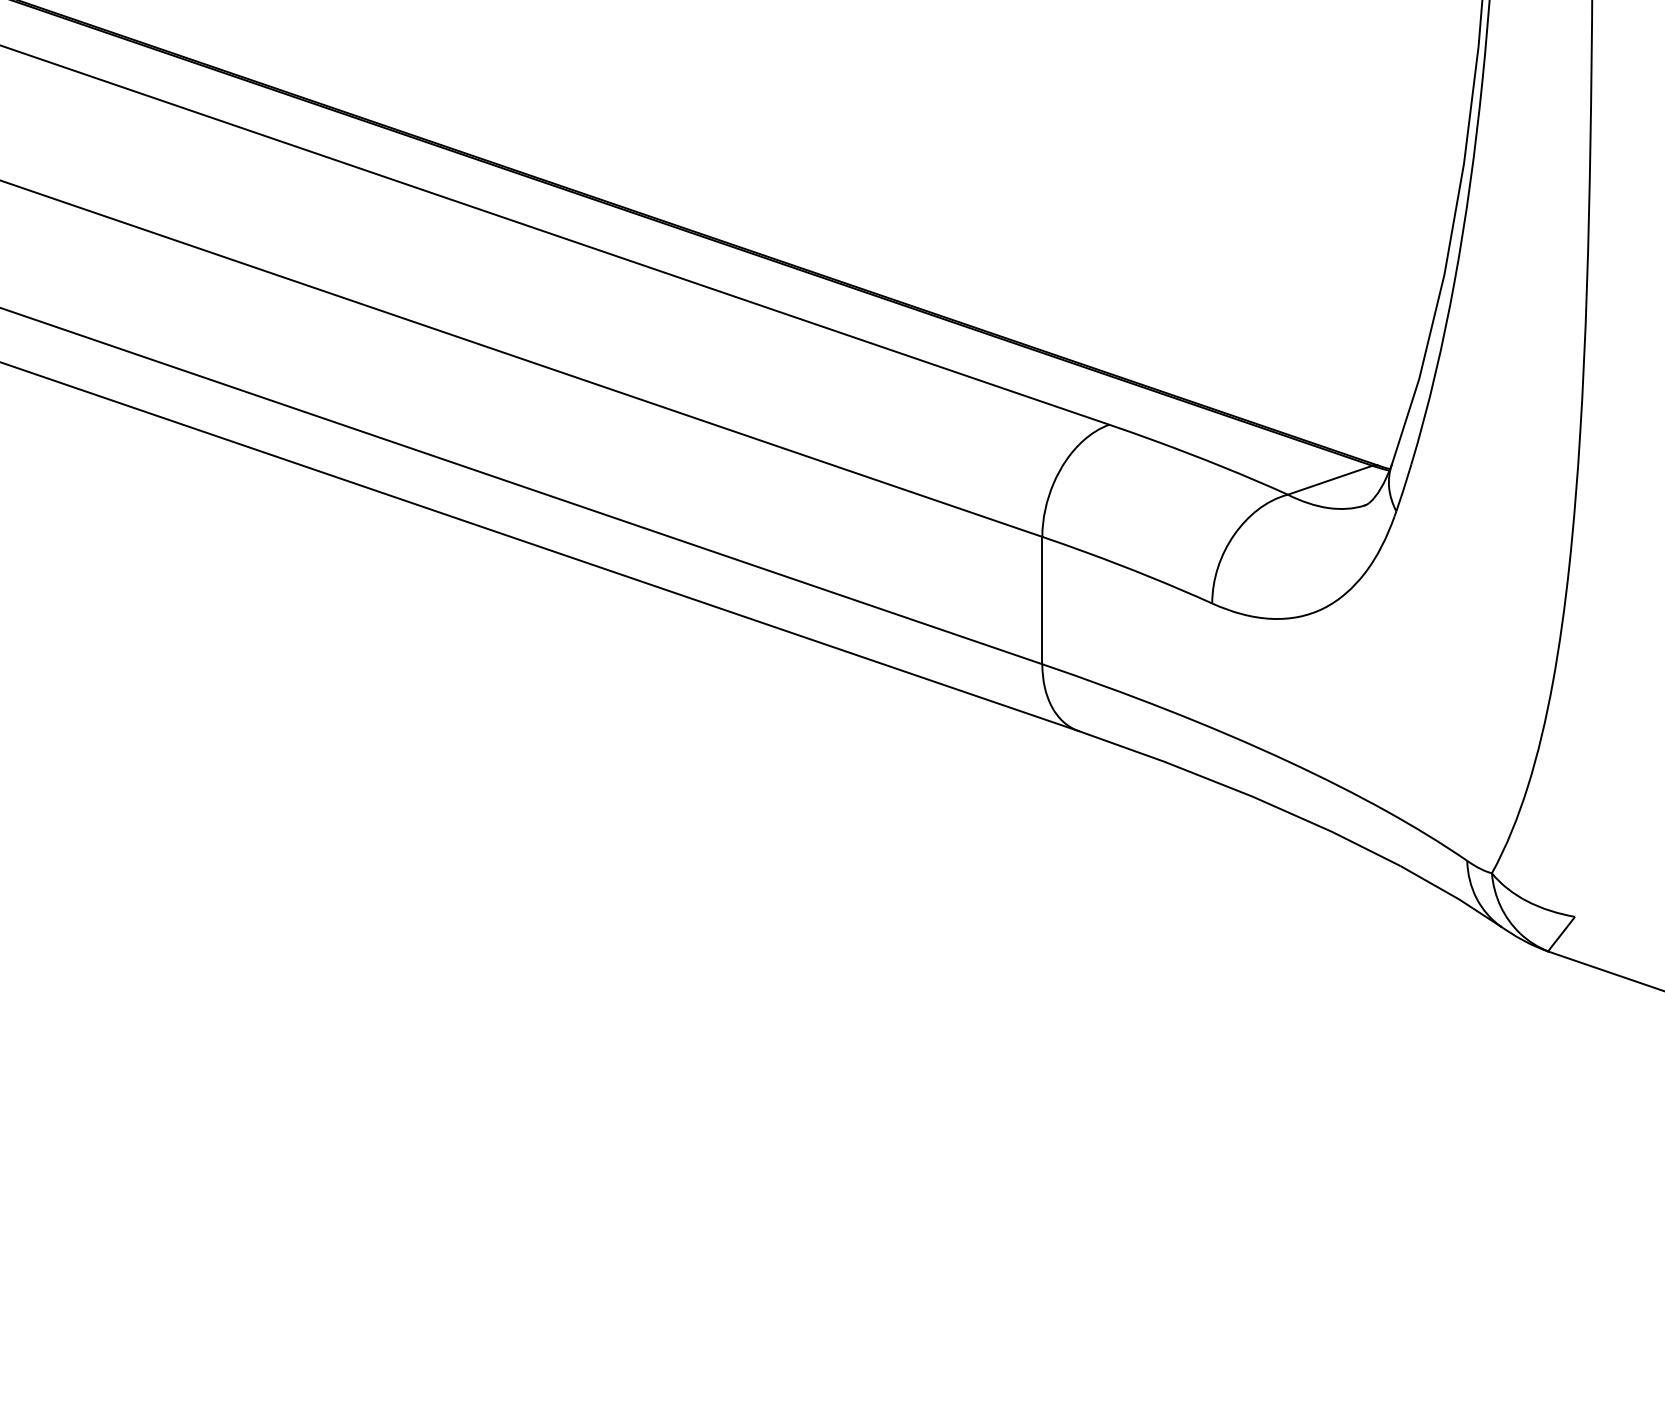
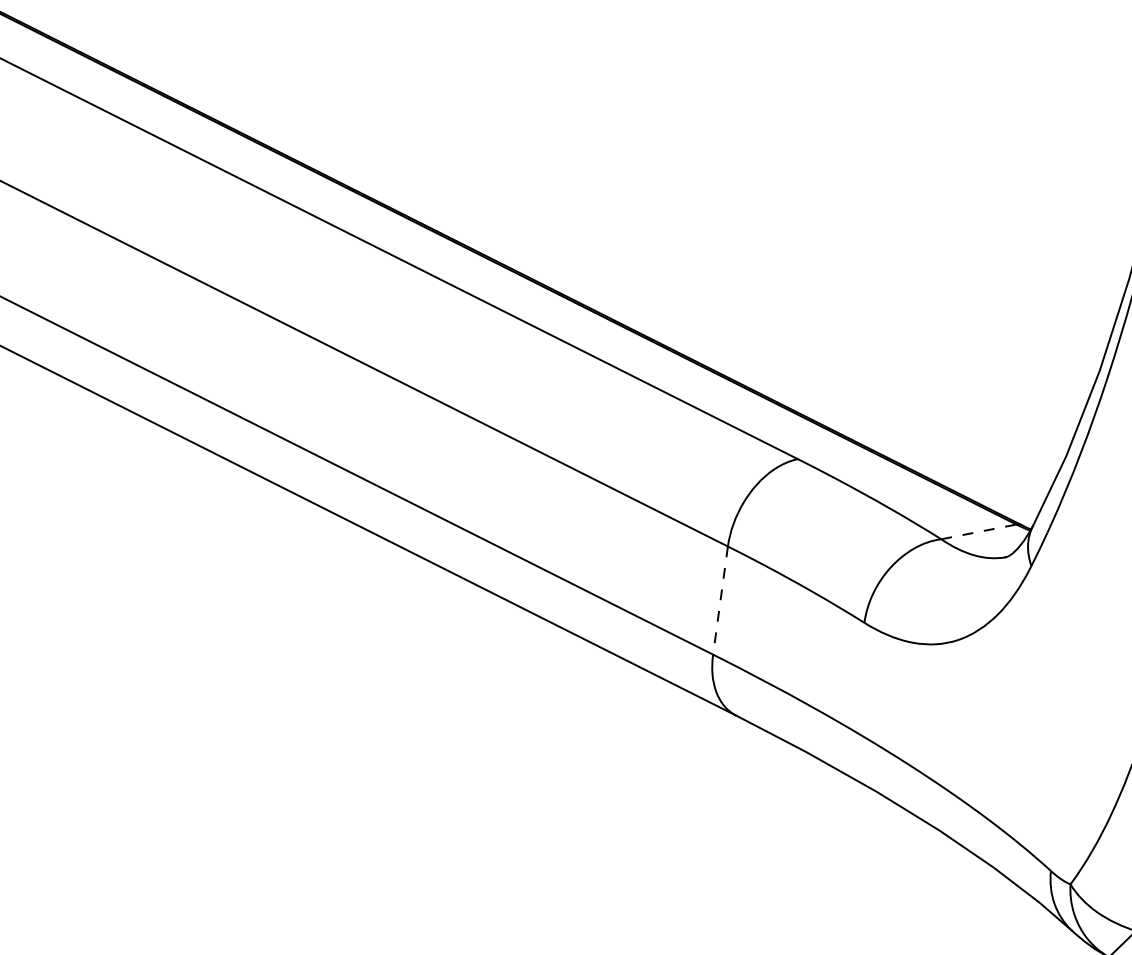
line: (1330, 480) -> (979, 532), solid -> dashed
line: (1042, 600) -> (720, 600), solid -> dashed

